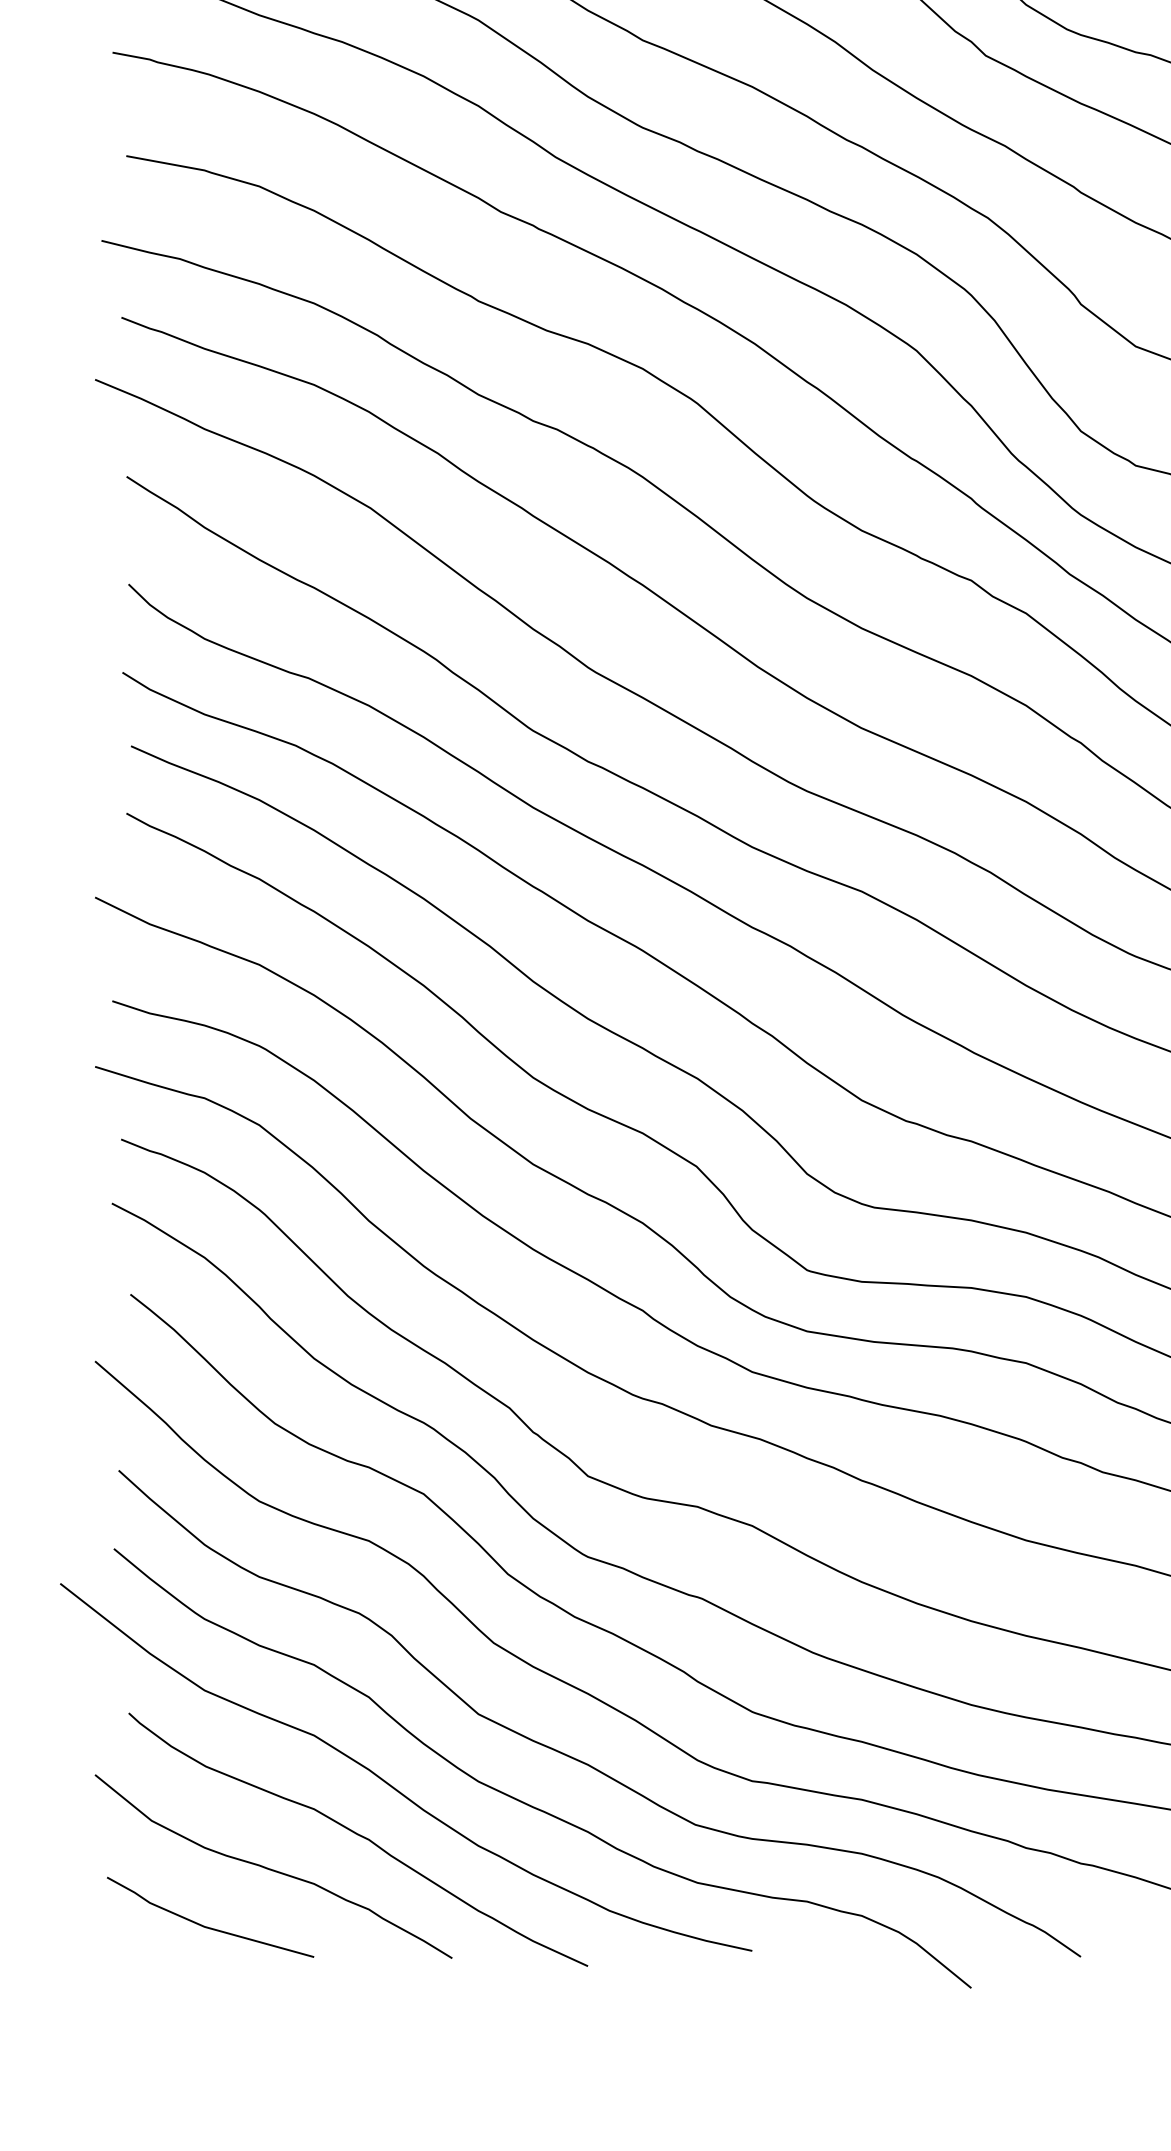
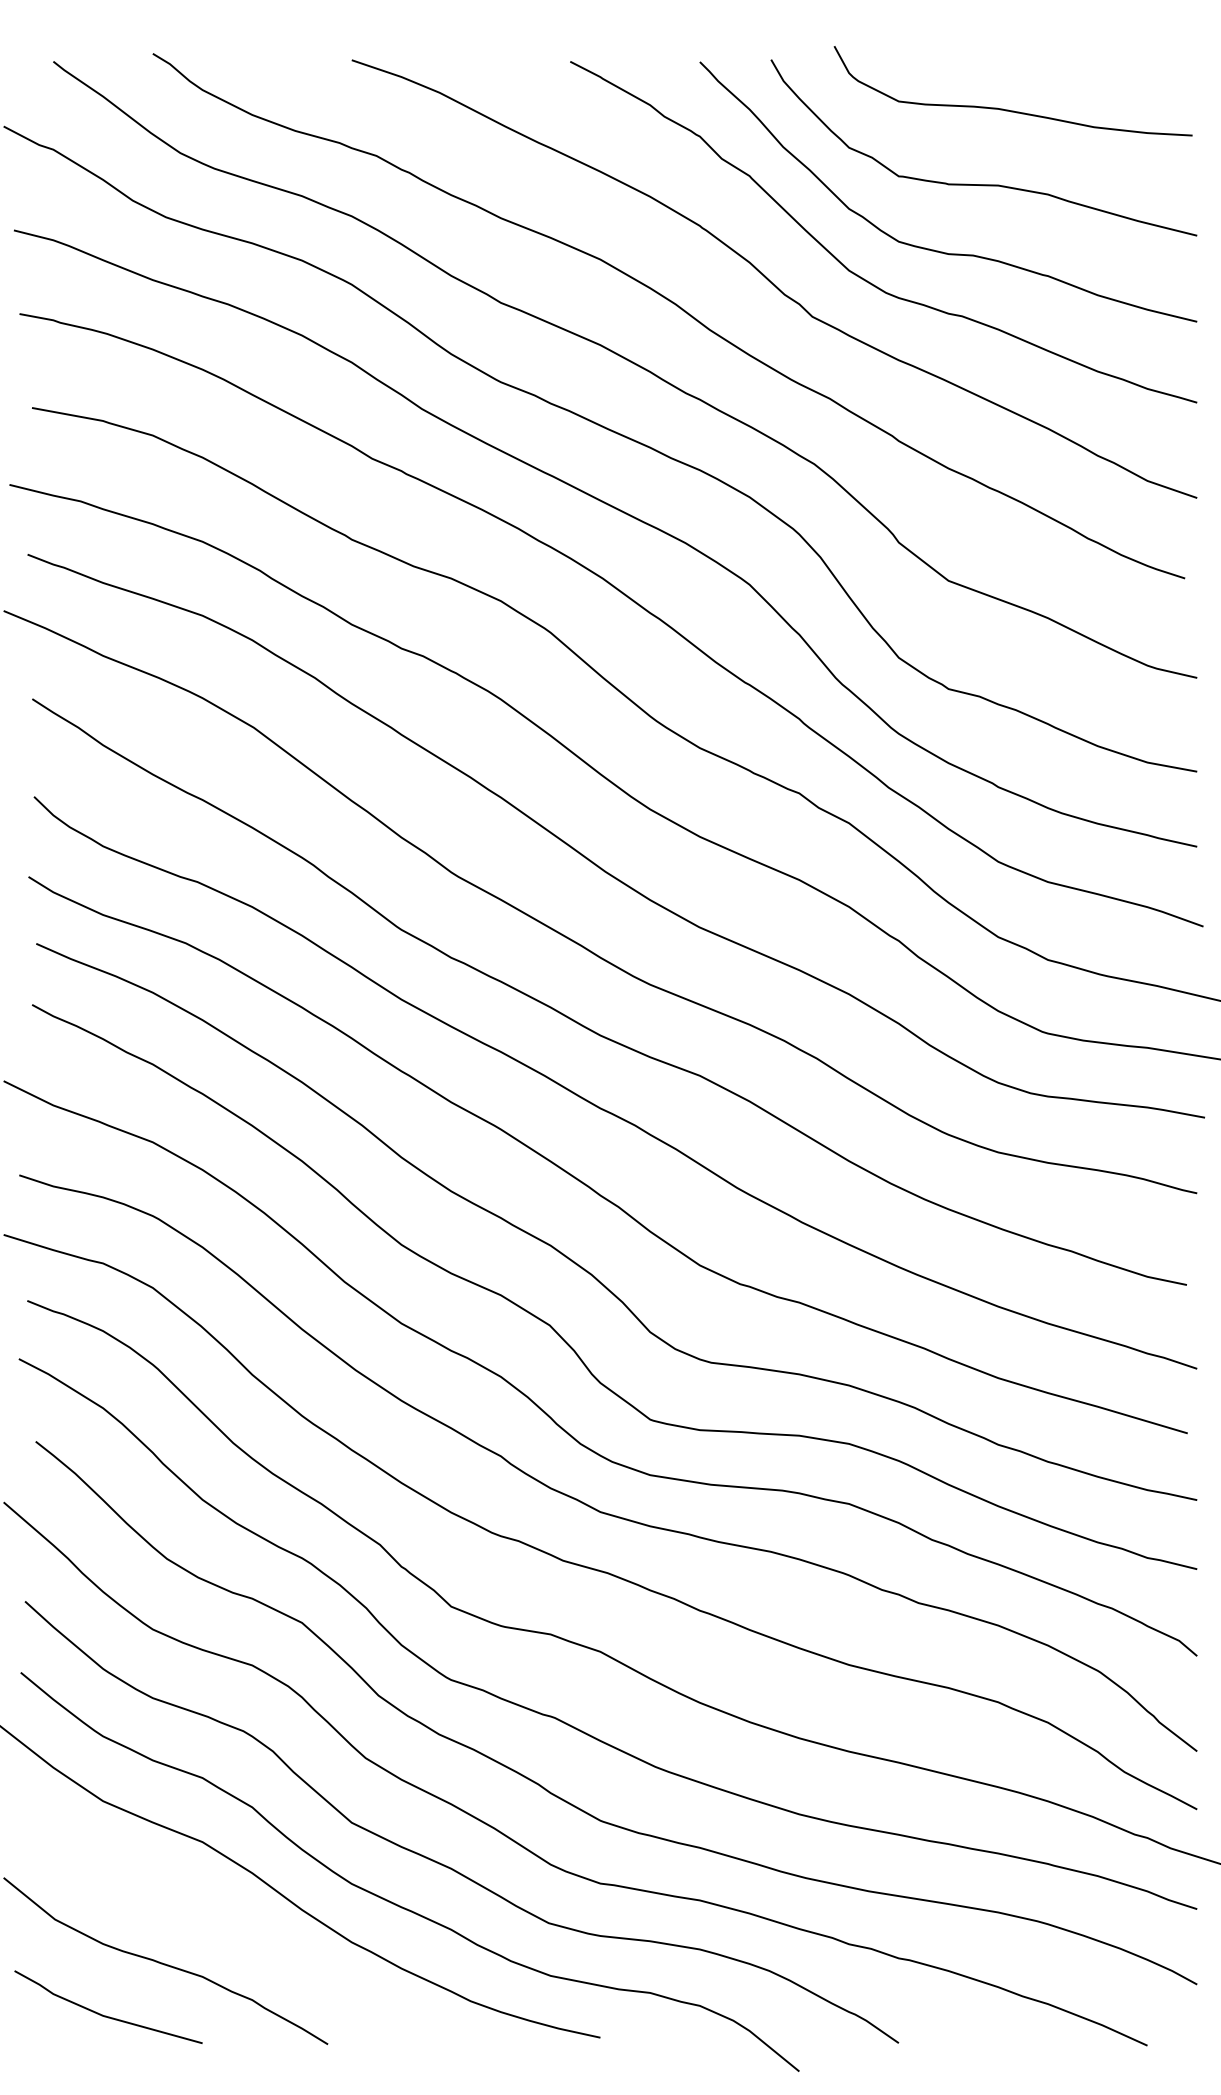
curve: (359, 1836) -> (243, 1933), removed

